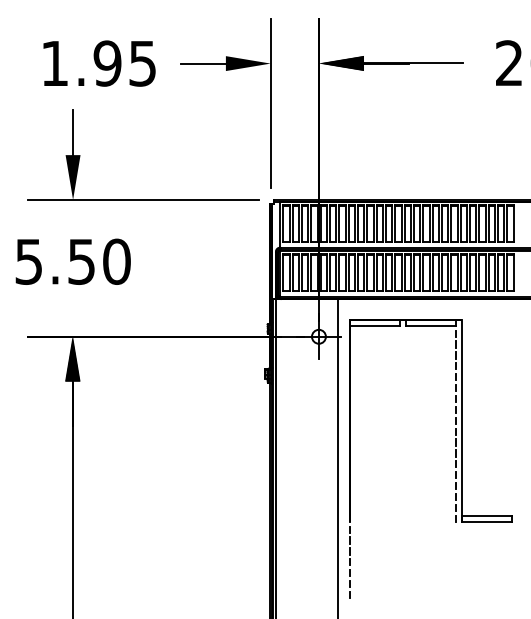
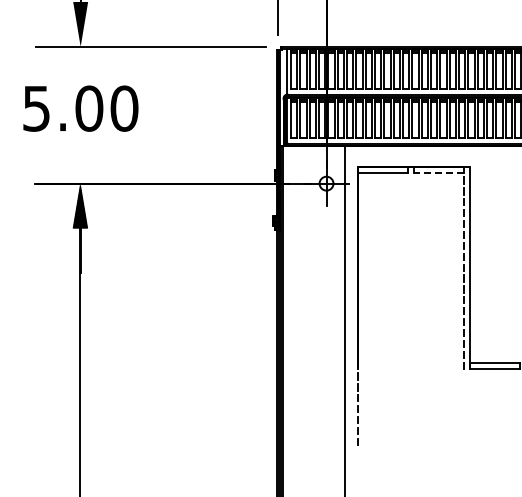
text: (81, 261) -> (89, 108), 5.50 -> 5.00
line: (431, 325) -> (439, 172), solid -> dashed

